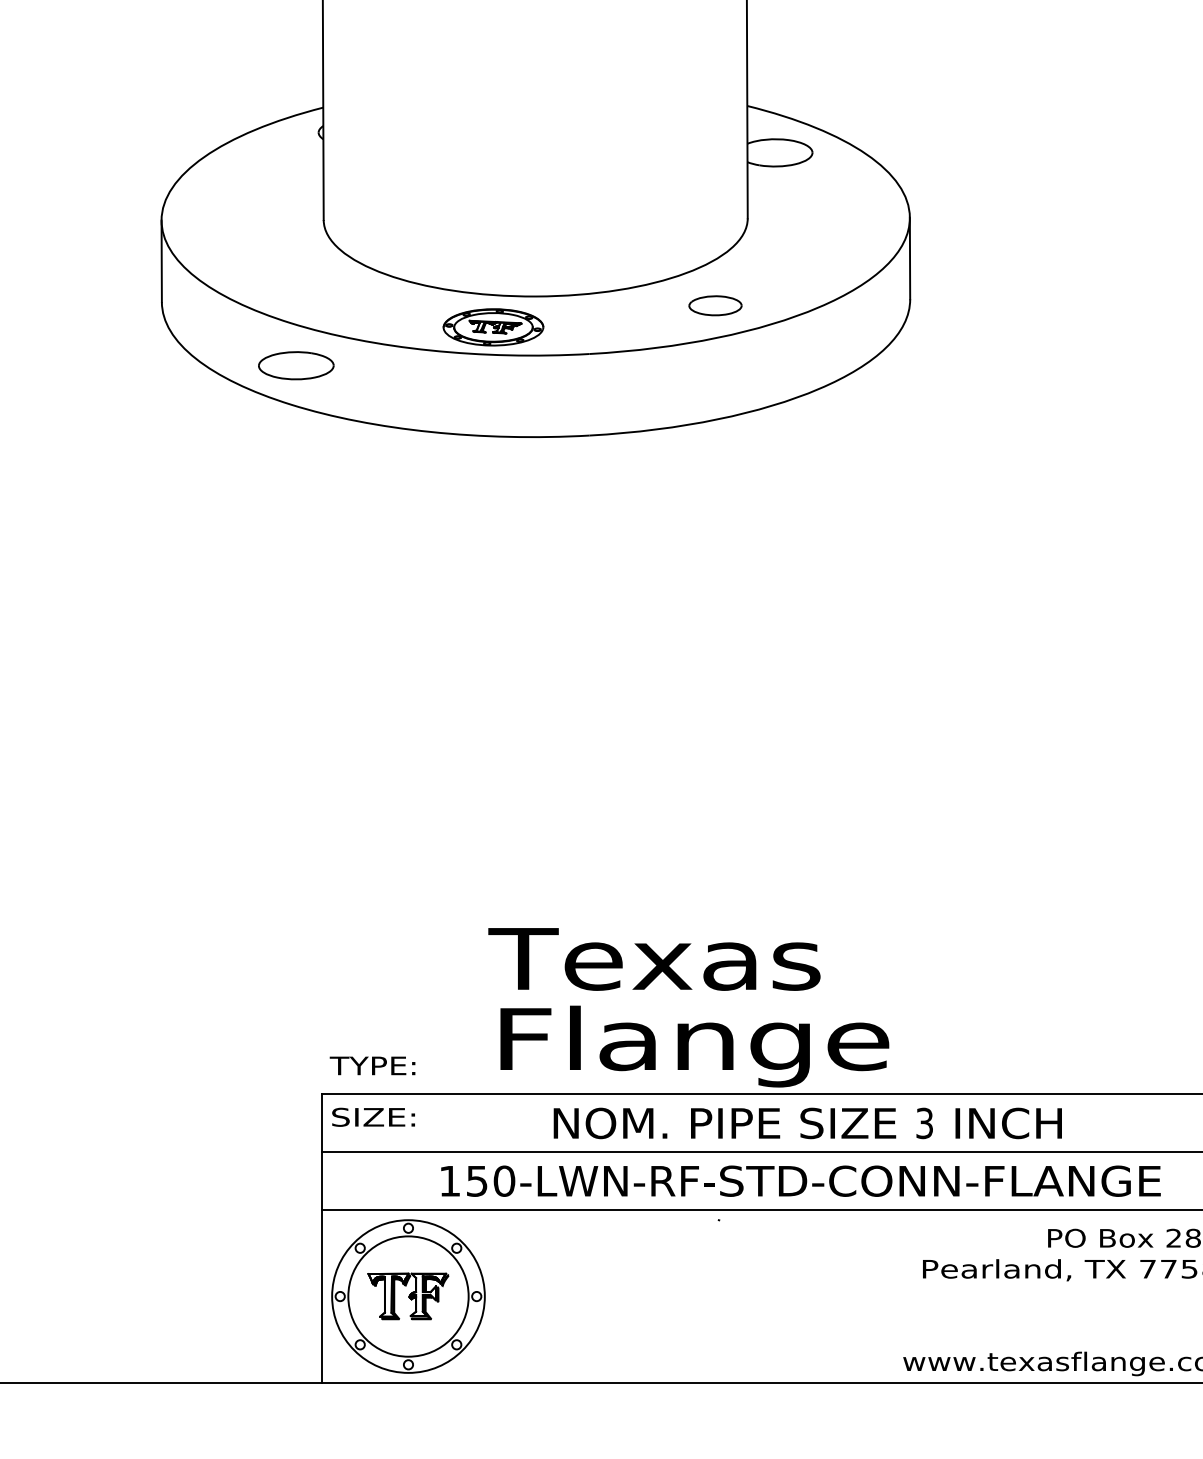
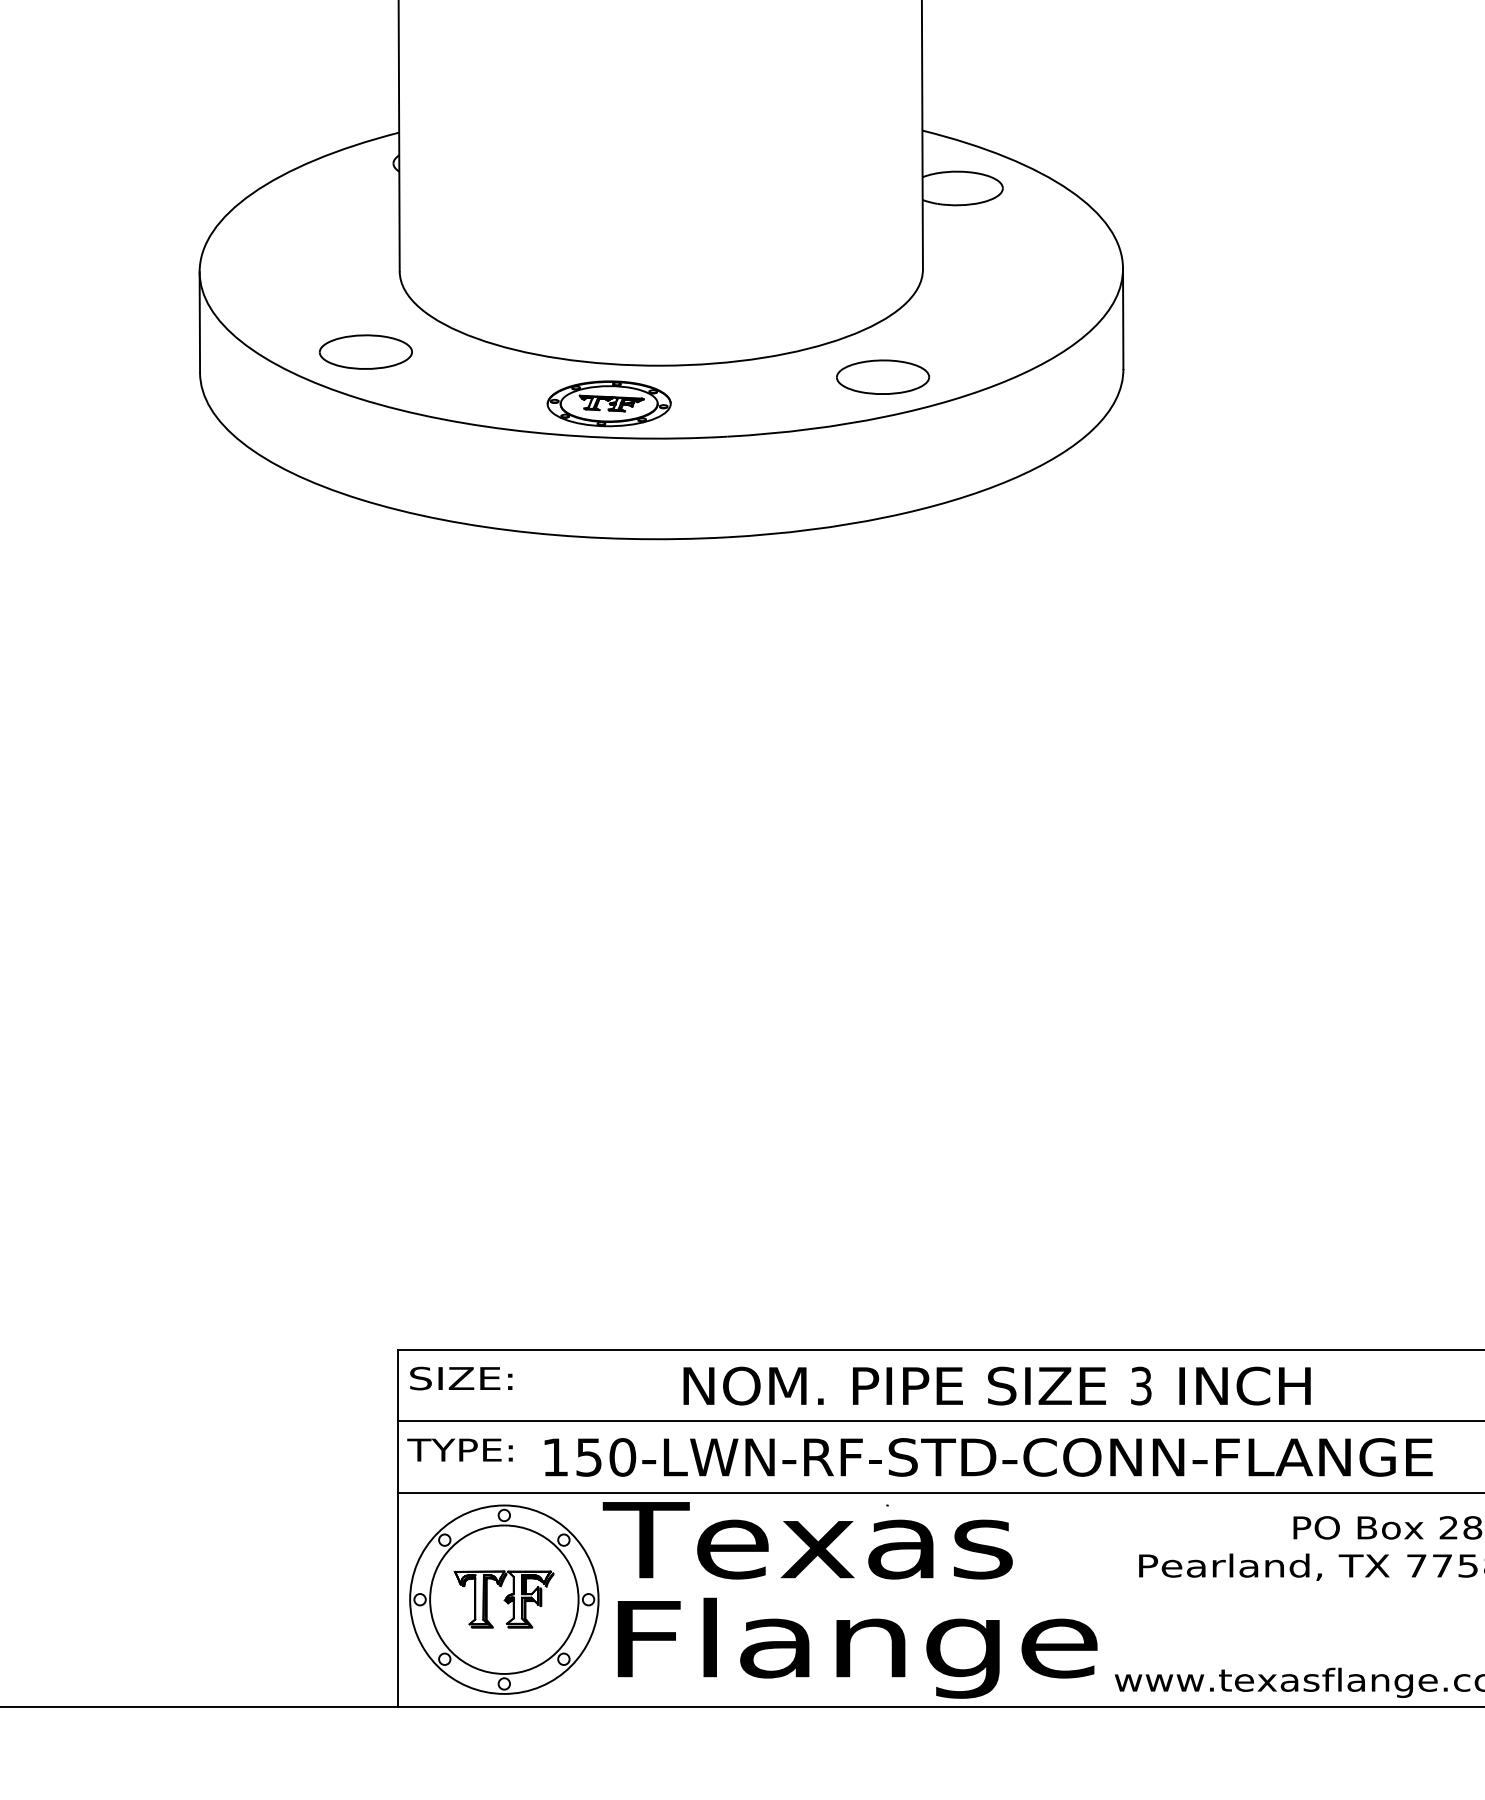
part: (715, 305) -> (883, 376), size x1.43
part: (295, 365) -> (365, 351), moved
text: (688, 1007) -> (849, 1600), moved
text: (372, 1065) -> (459, 1449), moved

